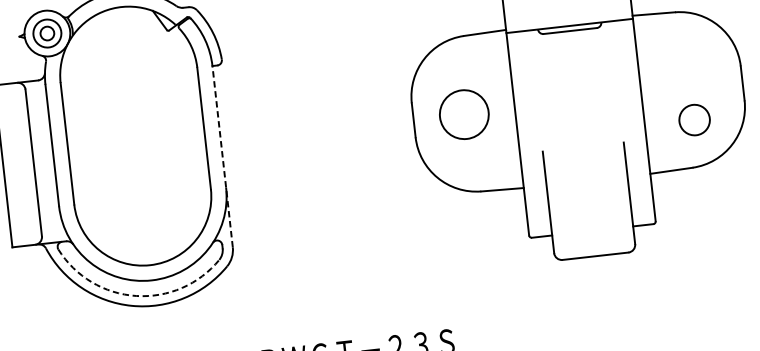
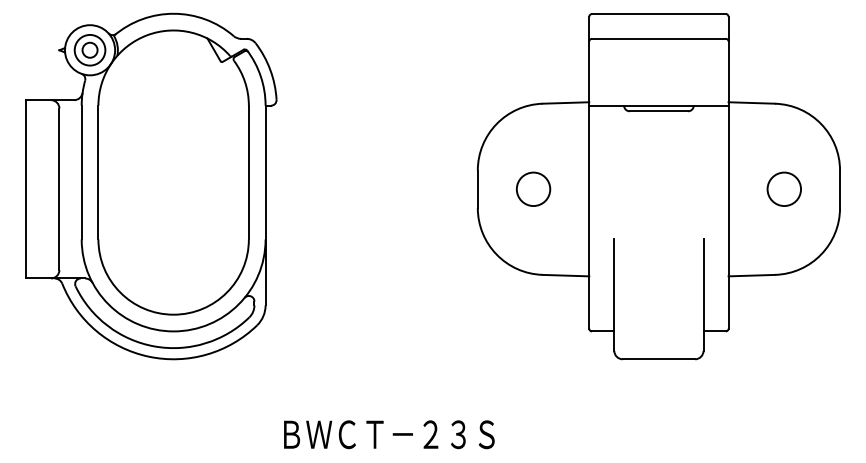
circle: (464, 114) -> (533, 189), size x0.62
circle: (693, 119) -> (783, 188), moved
line: (222, 156) -> (265, 205), dashed -> solid
arc: (136, 296) -> (154, 346), dashed -> solid

